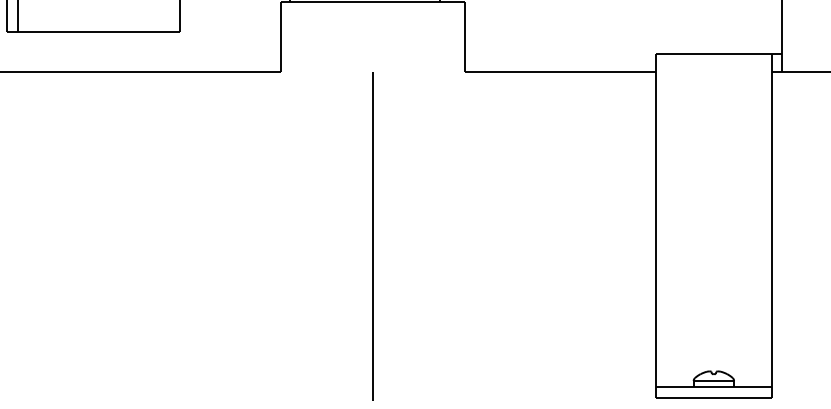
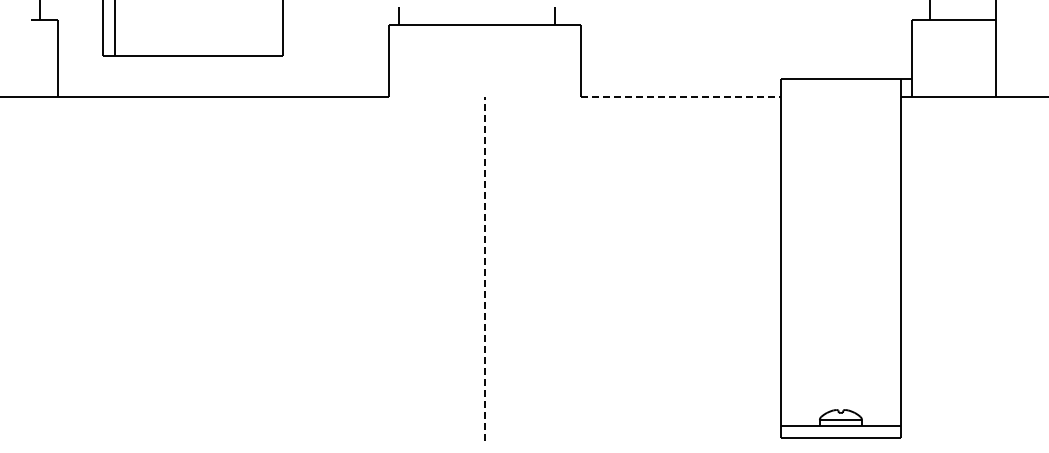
line: (560, 71) -> (680, 97), solid -> dashed
line: (372, 236) -> (484, 269), solid -> dashed

